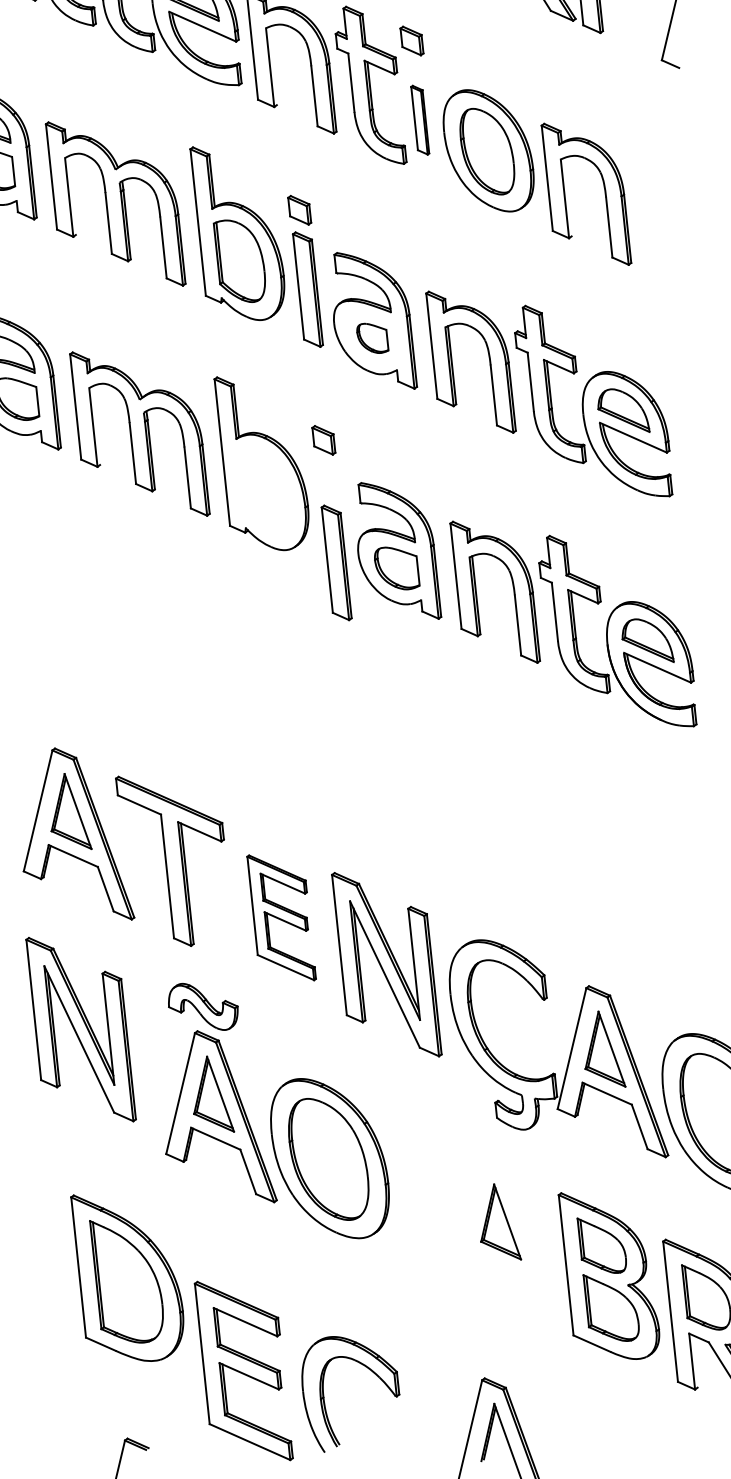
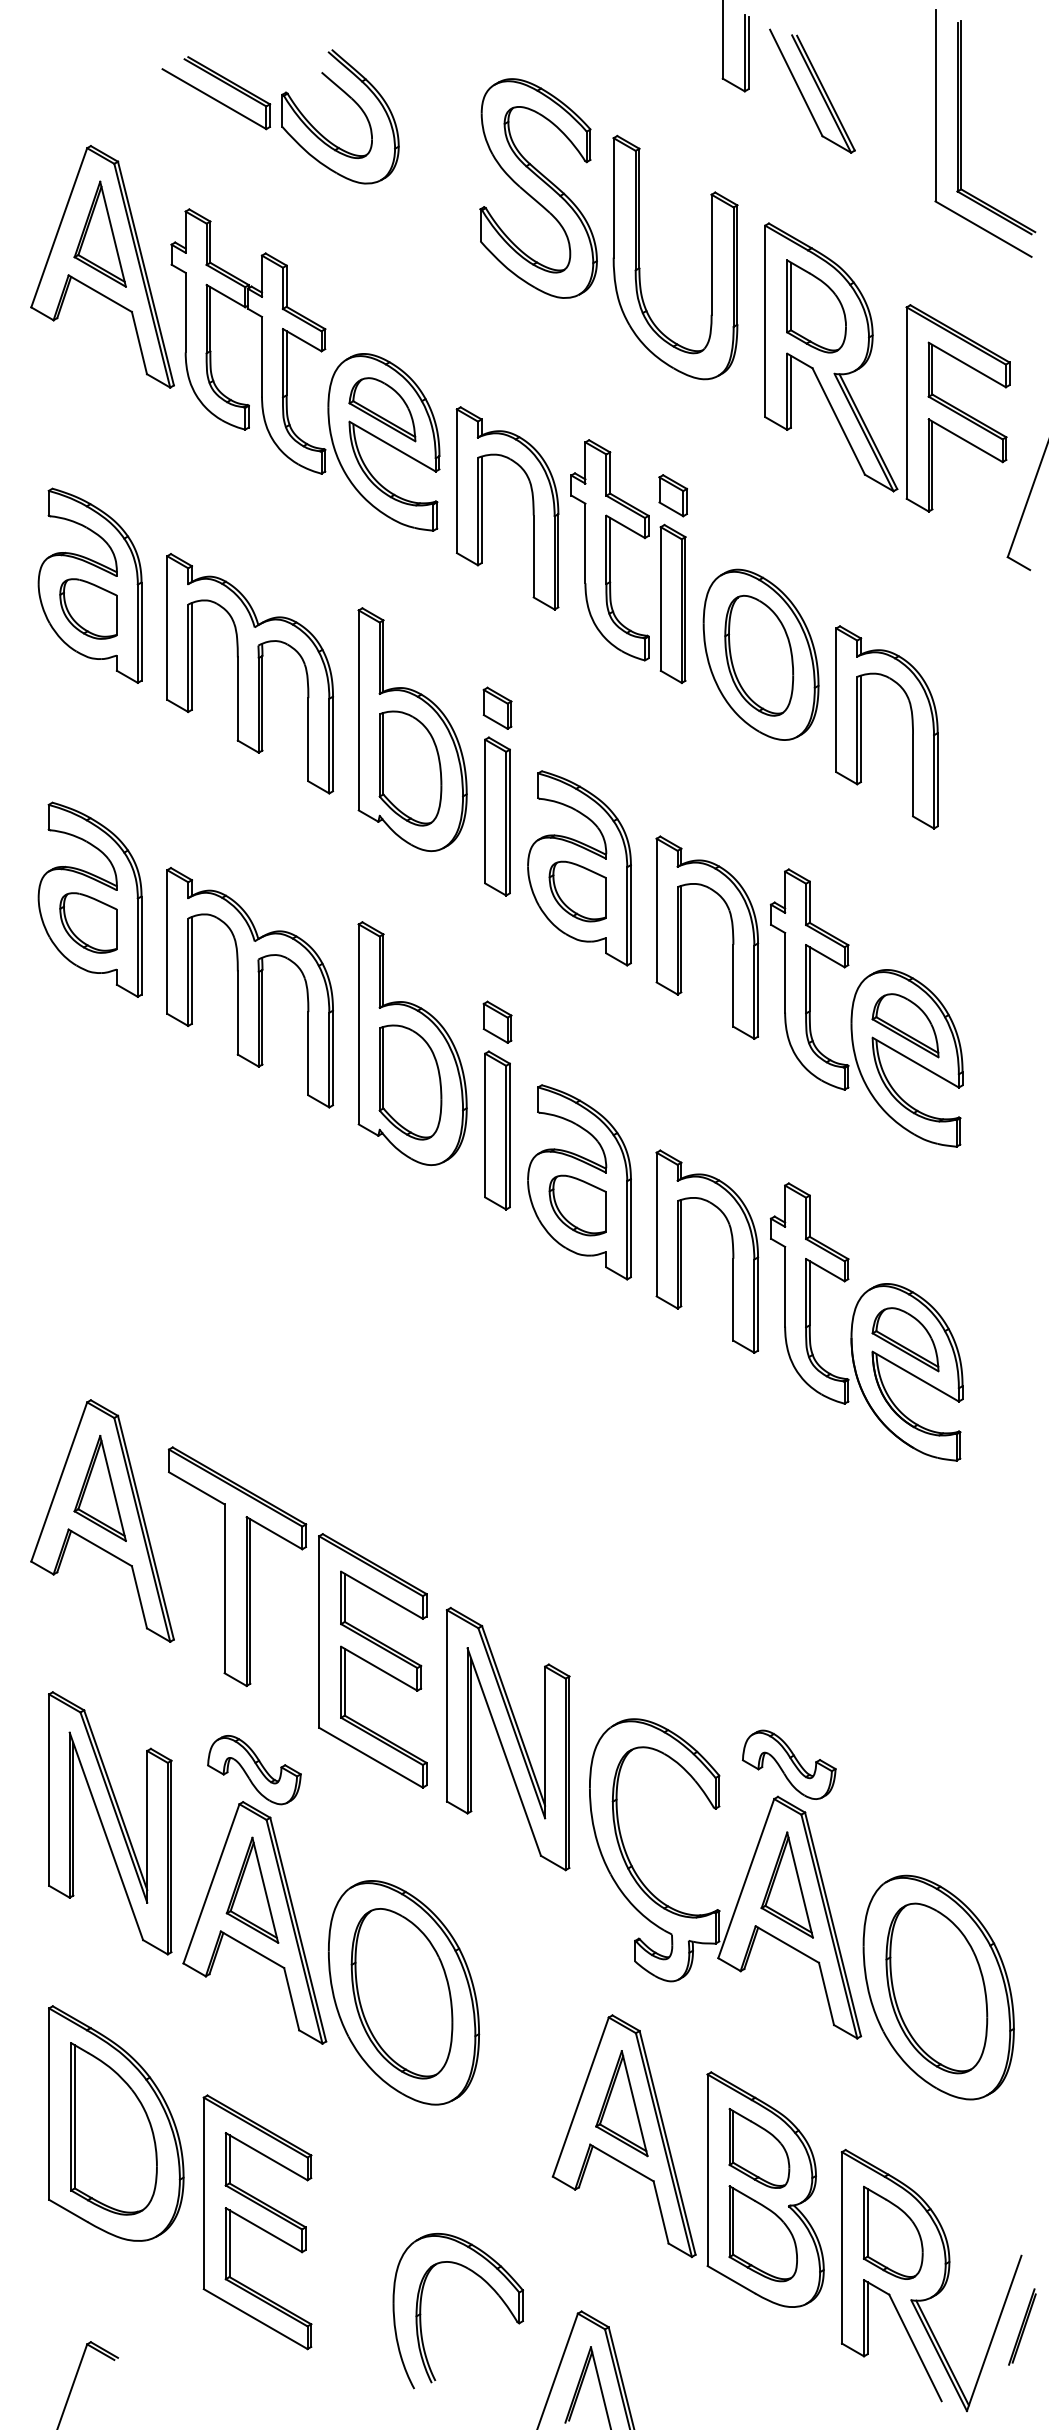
line: (272, 65) -> (481, 509), added
part: (419, 120) -> (672, 603), size x1.67
line: (71, 195) -> (191, 655), added
line: (567, 197) -> (860, 728), added
part: (372, 338) -> (577, 891), size x1.43
line: (95, 425) -> (191, 969), added
part: (264, 491) -> (410, 1082), added
part: (336, 562) -> (497, 1130), moved
part: (281, 917) -> (372, 1660), size x1.43
part: (594, 961) -> (788, 1764), added
part: (81, 1029) -> (110, 1823), moved
part: (501, 1246) -> (623, 2136), added
line: (694, 1361) -> (867, 2318), added
part: (243, 1371) -> (257, 2222), moved
part: (324, 1395) -> (421, 2311), moved

